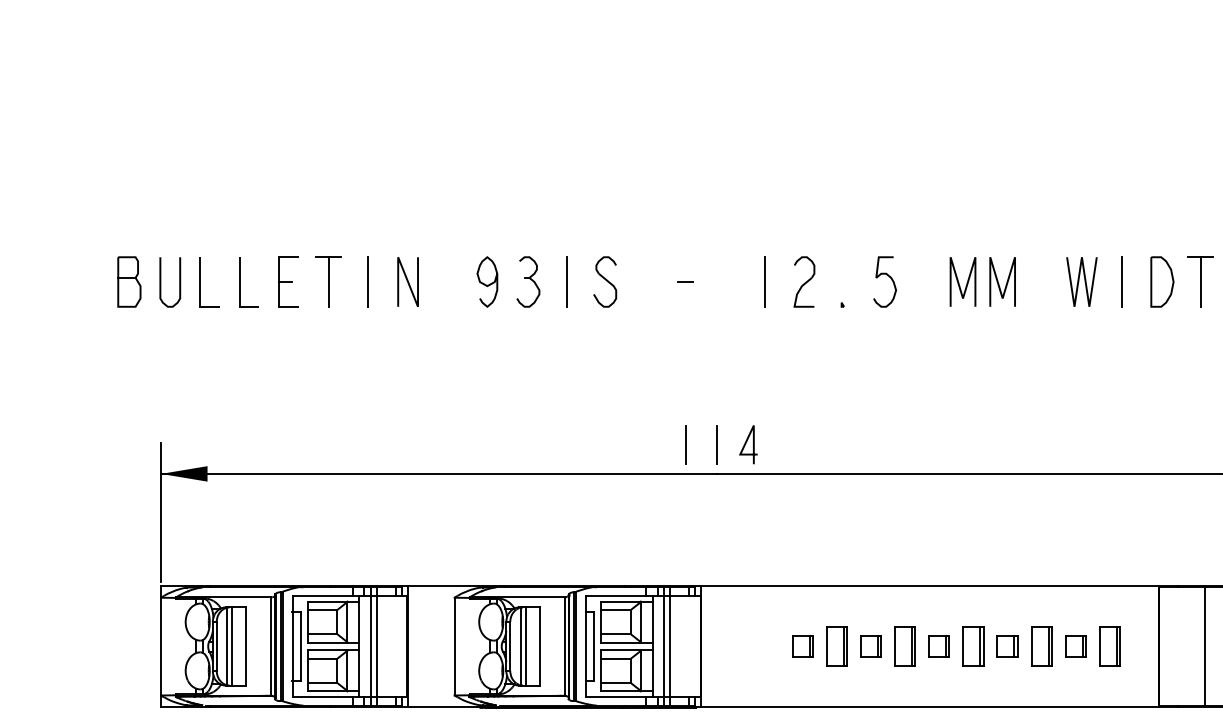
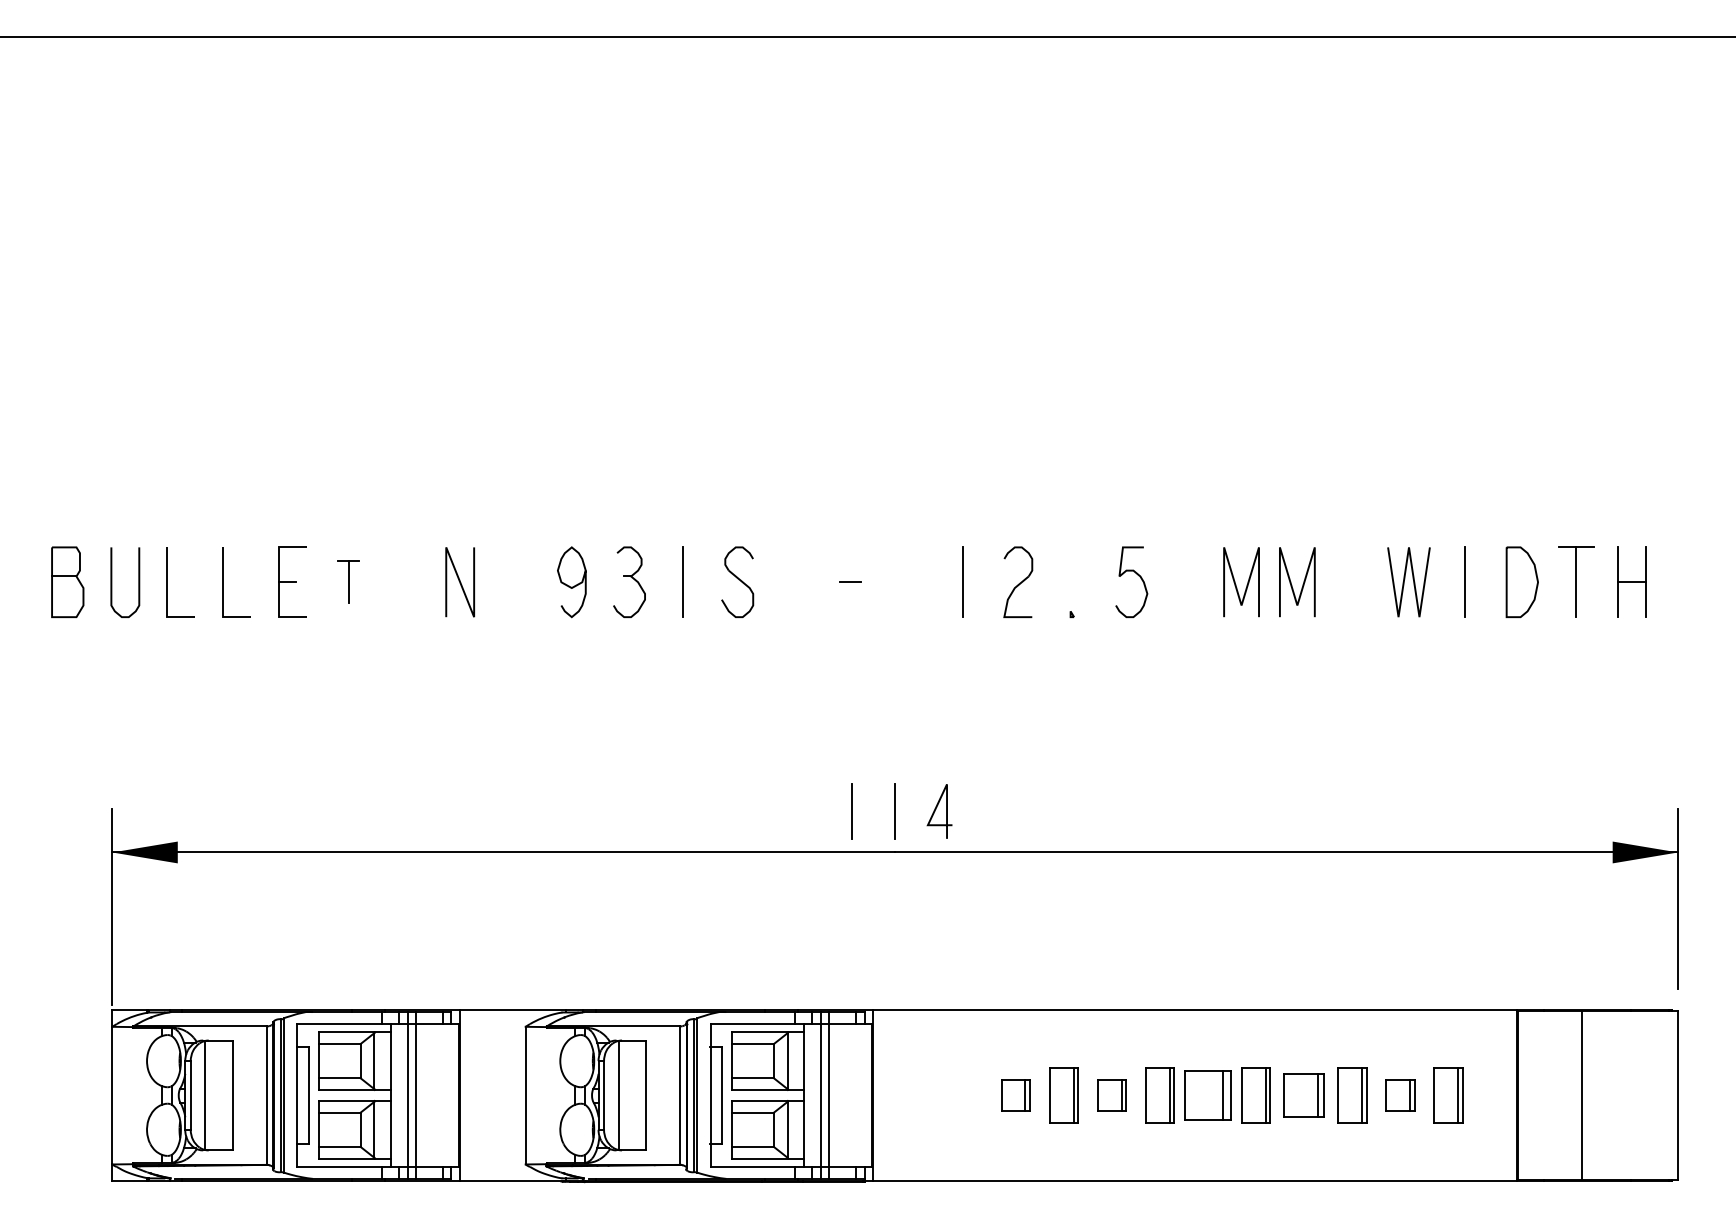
part: (328, 281) -> (348, 581), size x0.6
line: (368, 282) -> (404, 582), removed
line: (232, 646) -> (212, 1095), removed
line: (525, 646) -> (625, 1095), removed
part: (938, 646) -> (1207, 1095), size x1.6
part: (1007, 646) -> (1303, 1095), size x1.4

